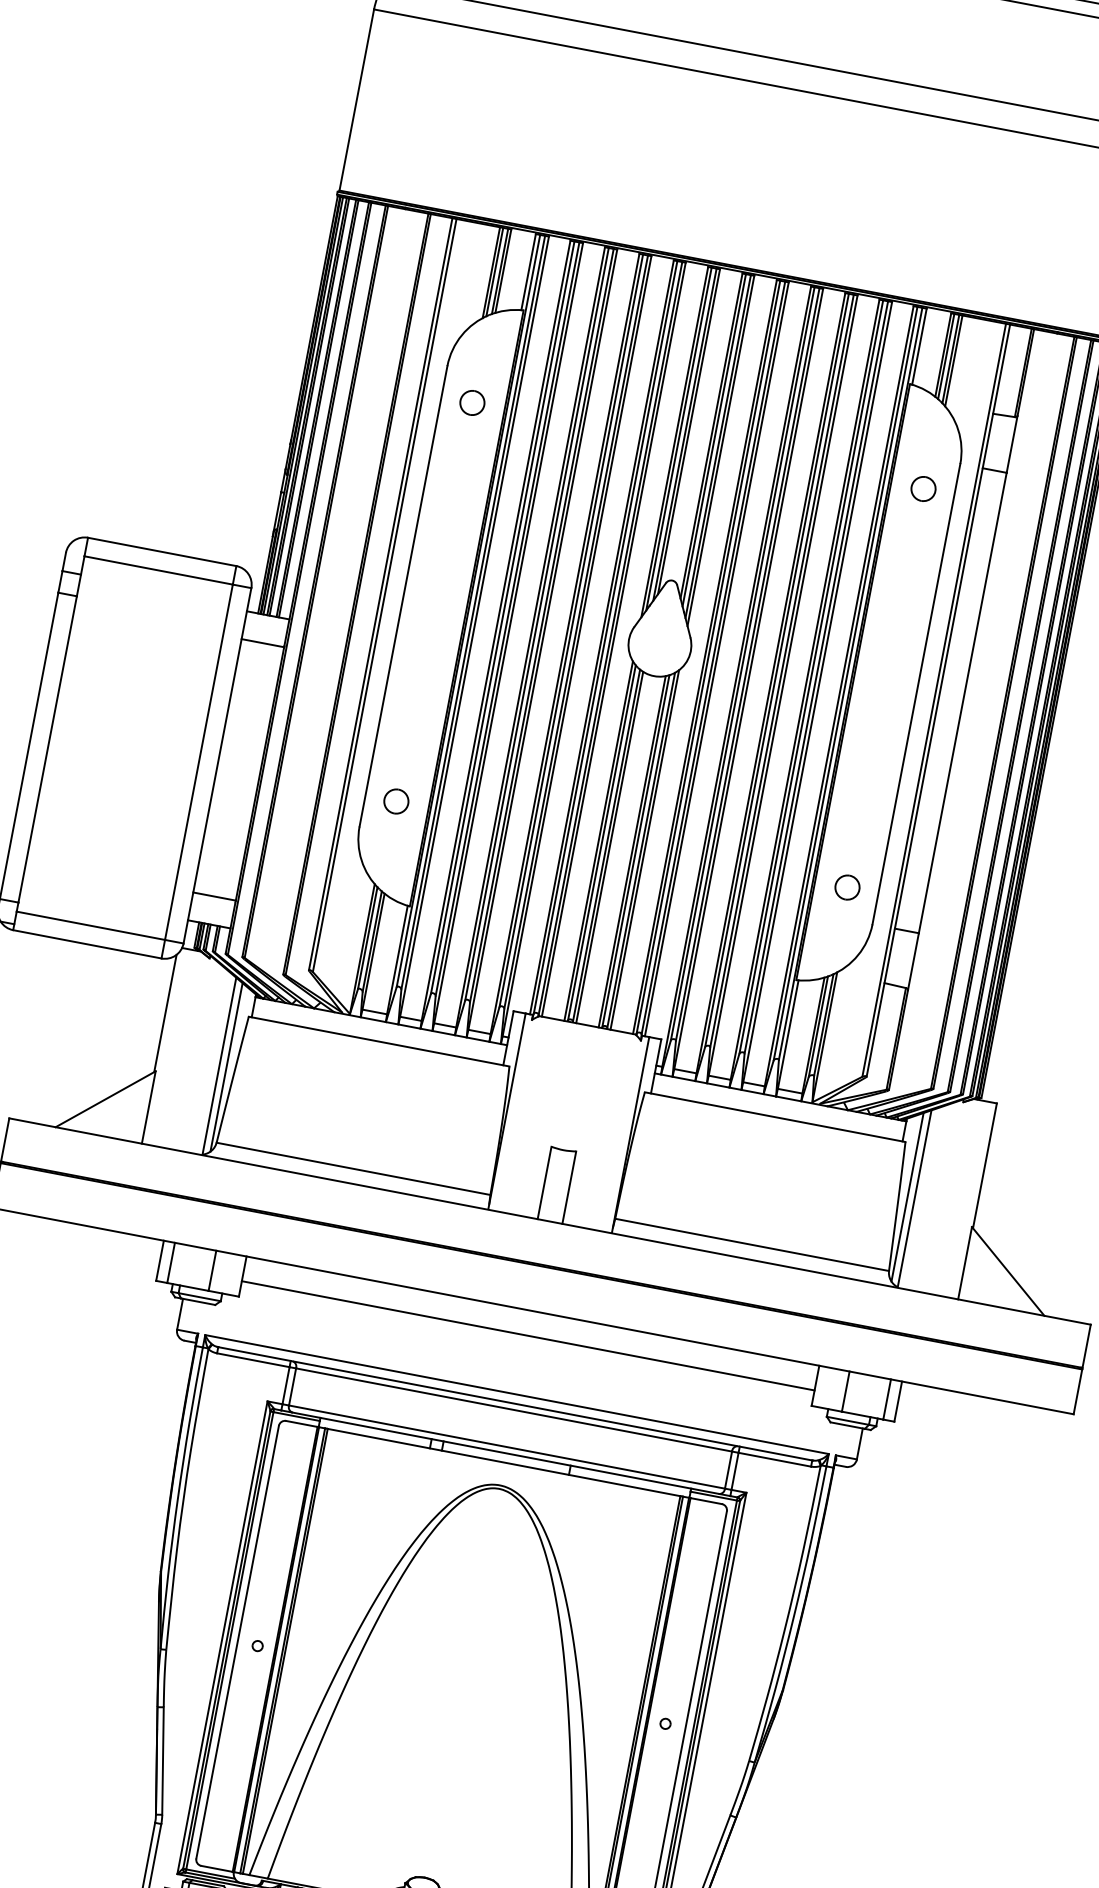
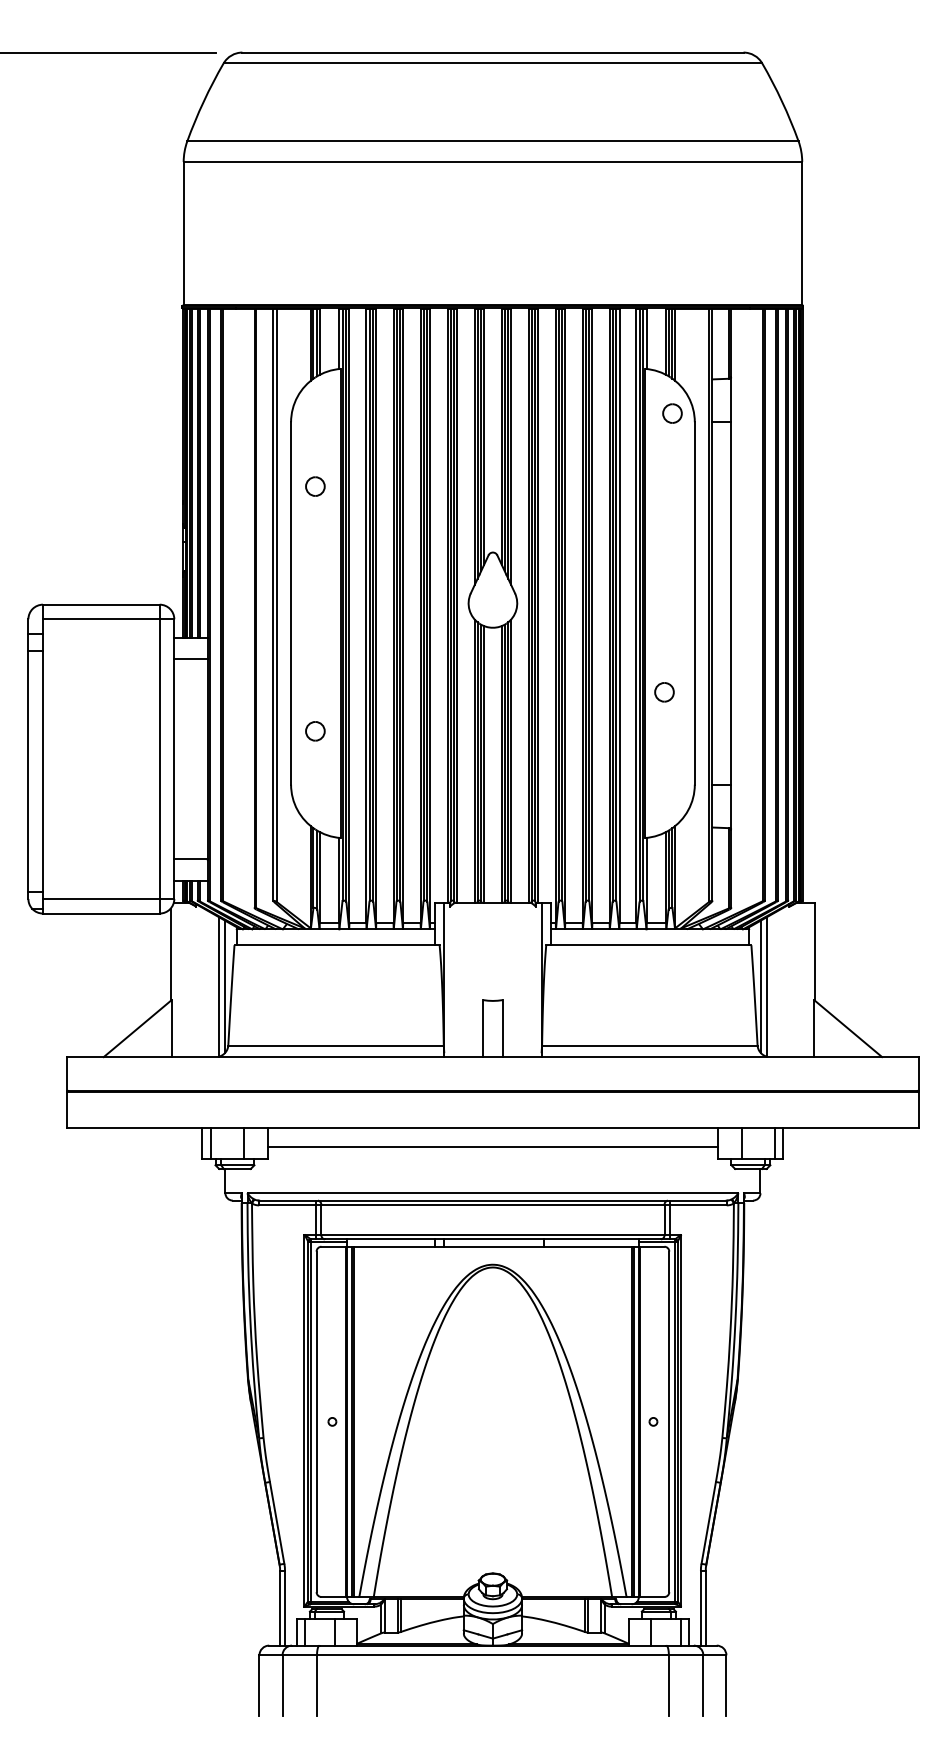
part: (472, 402) -> (315, 486), moved
part: (923, 488) -> (672, 413), moved
part: (396, 801) -> (315, 731), moved
part: (847, 887) -> (664, 692), moved

